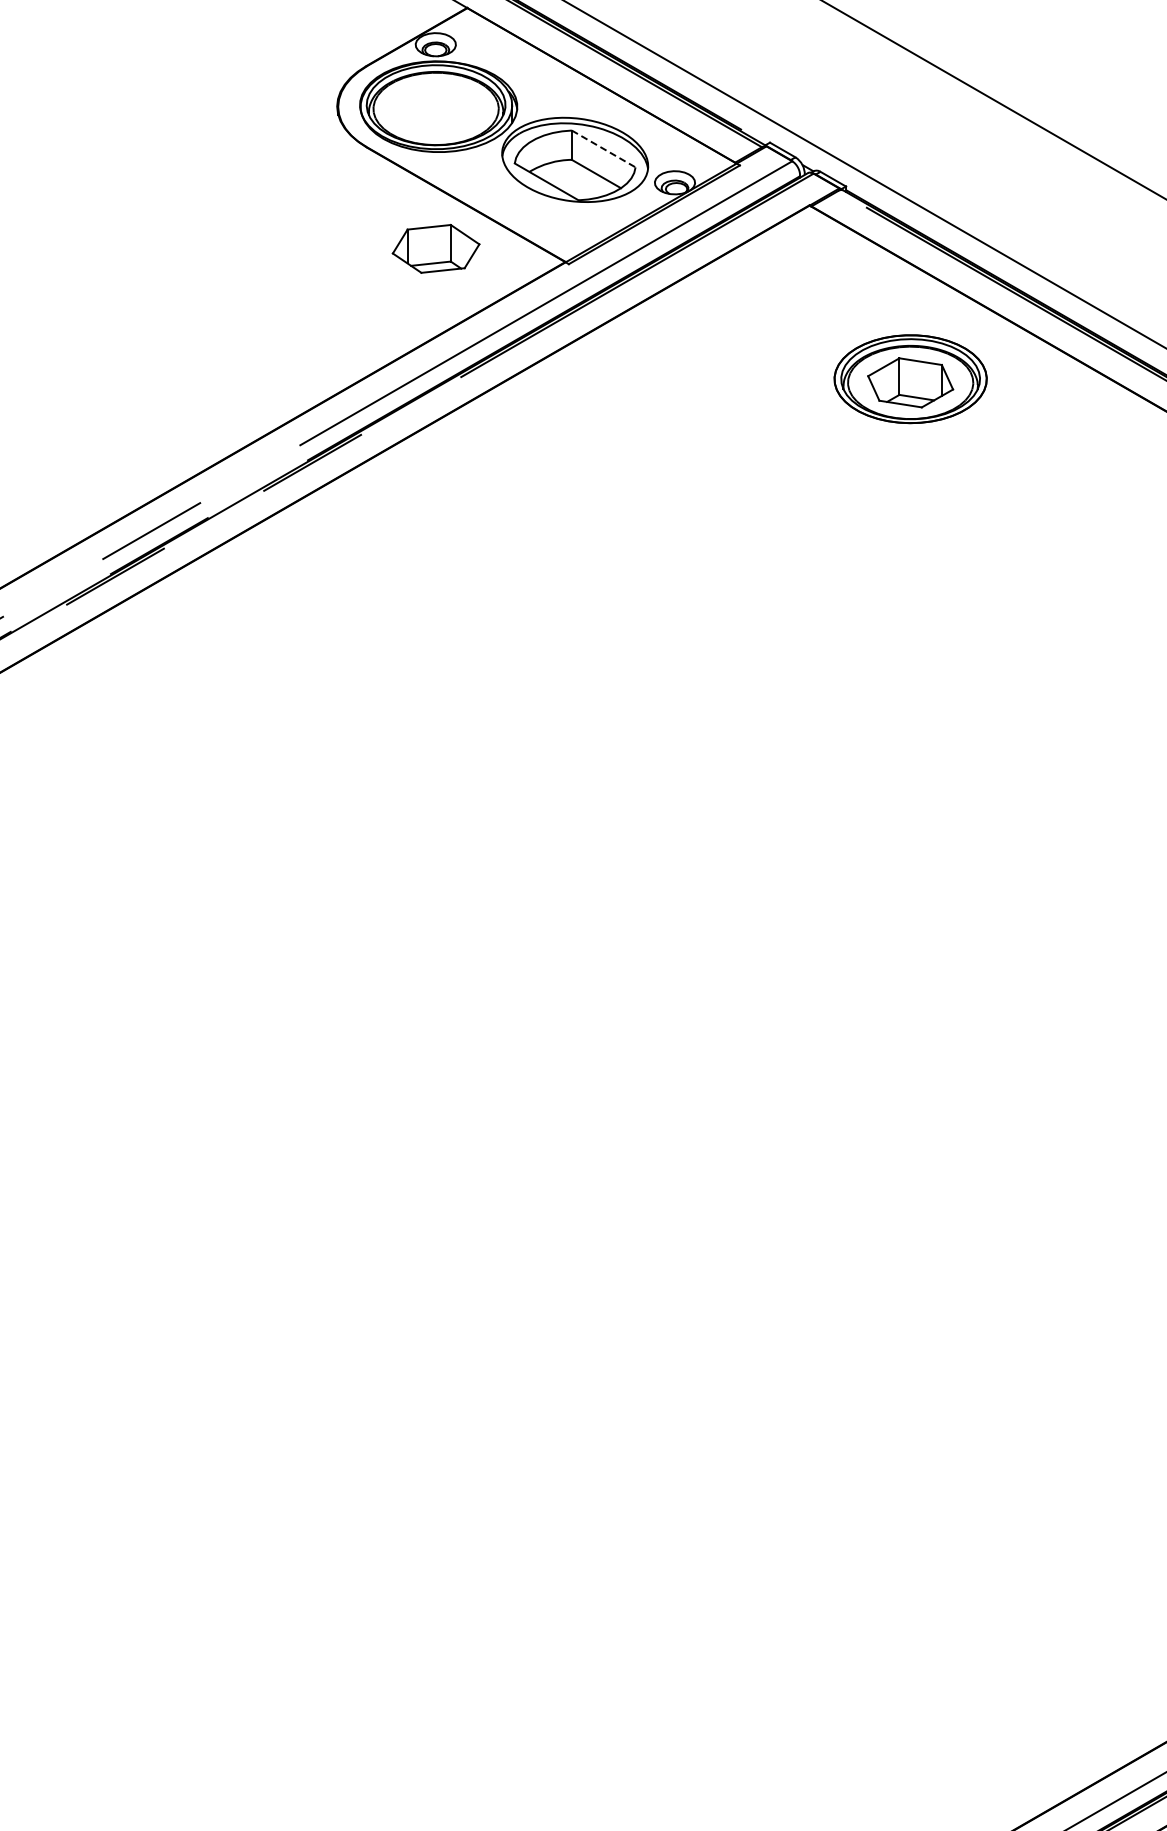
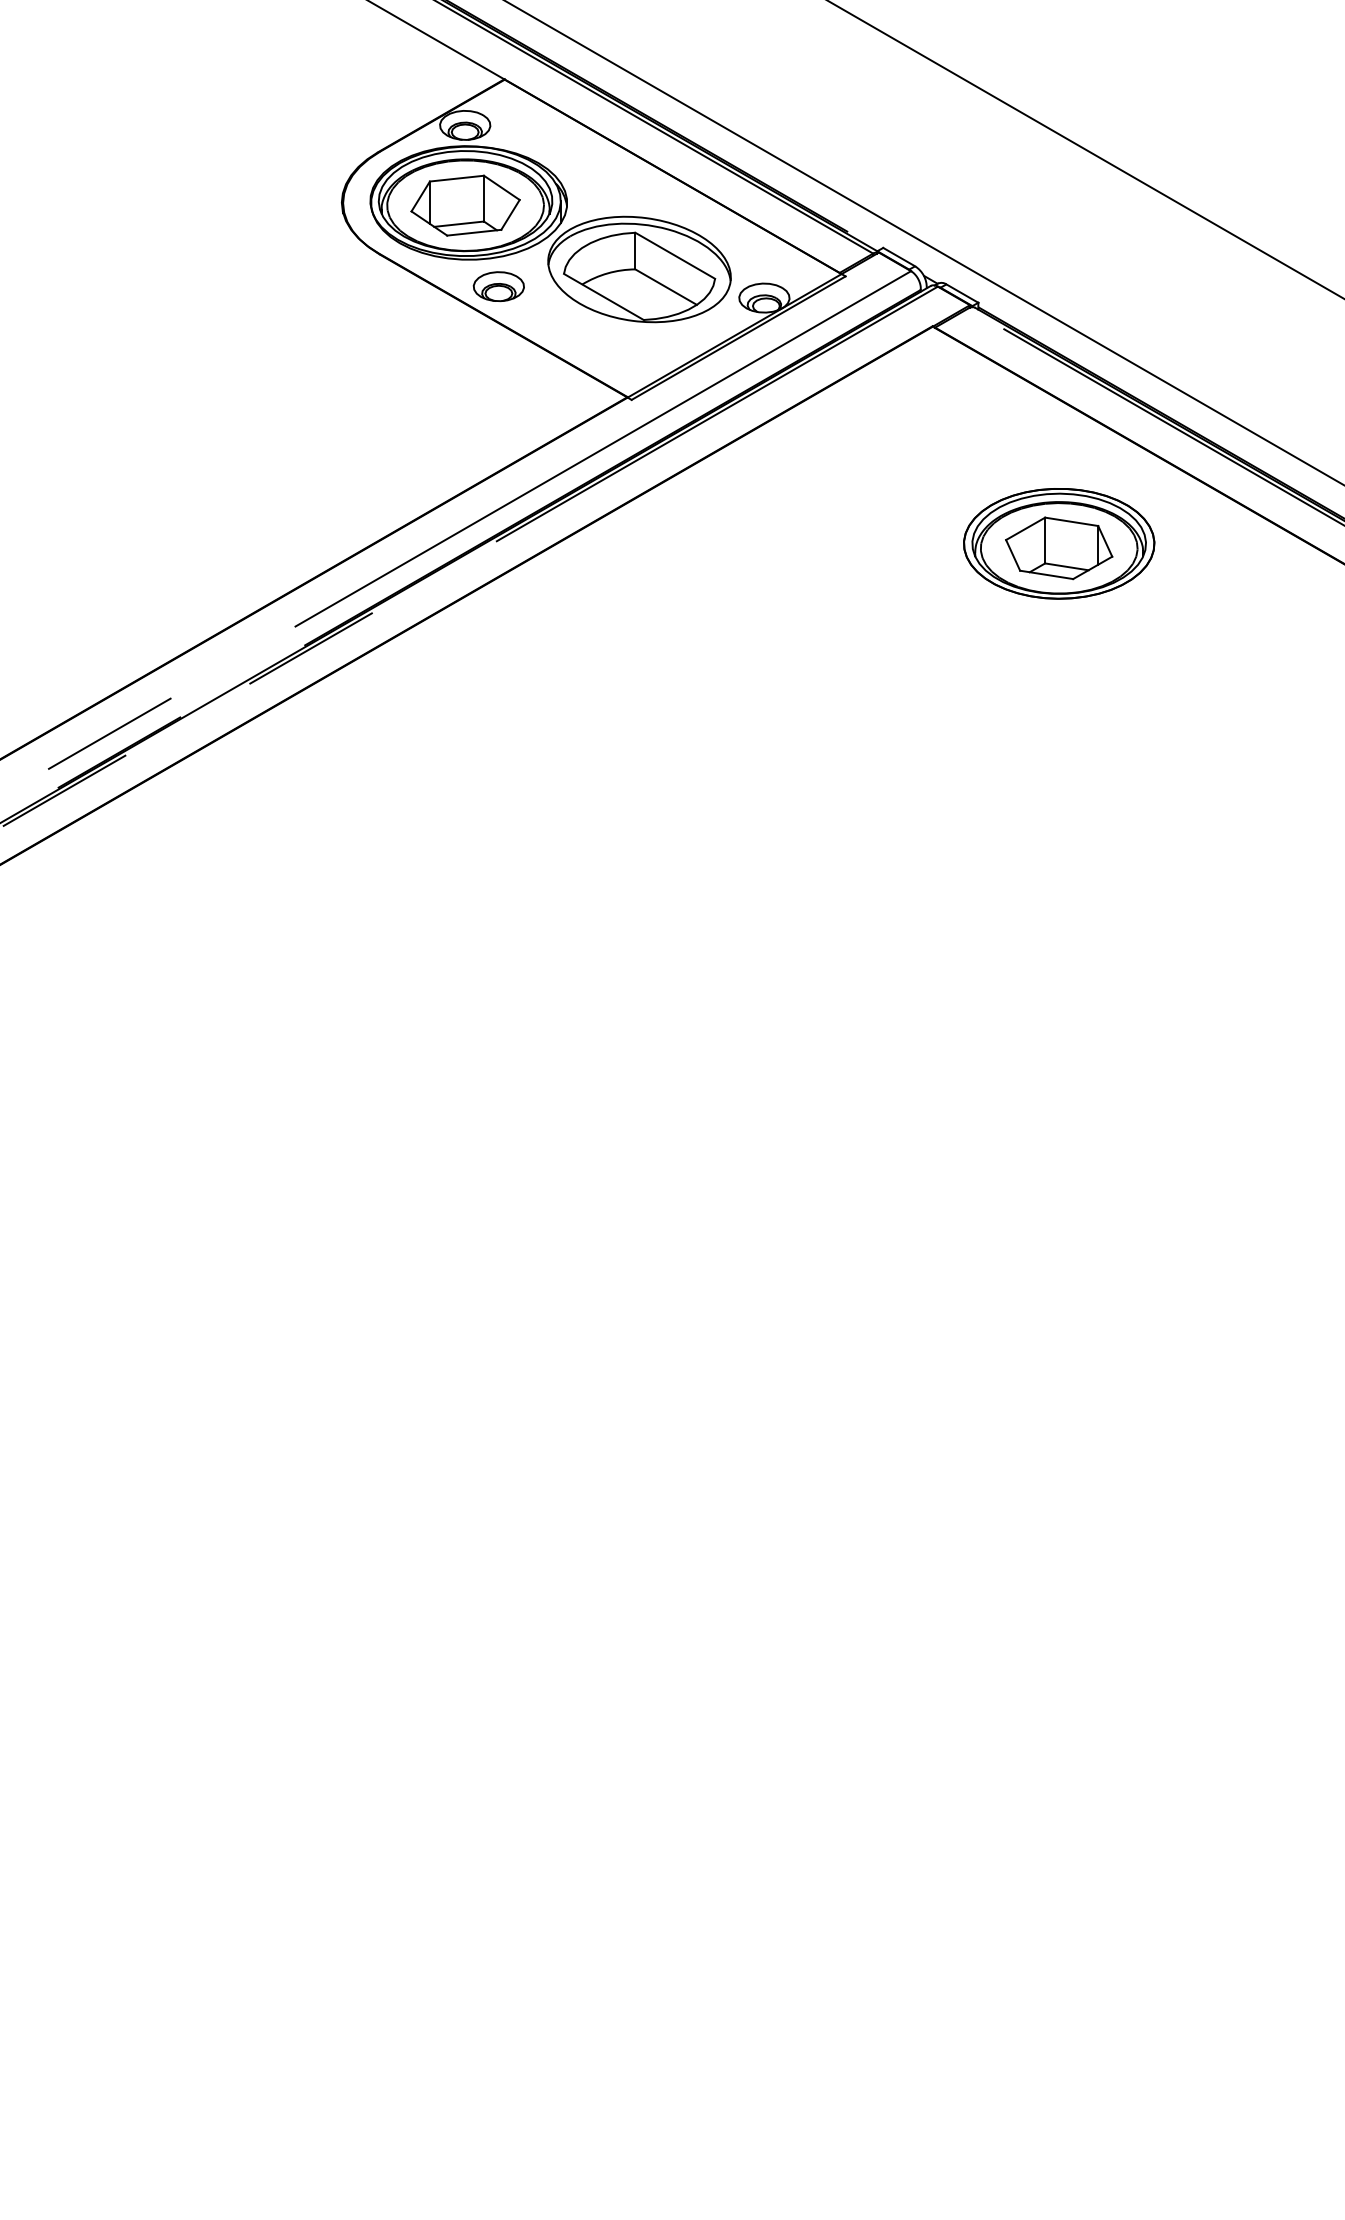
line: (603, 148) -> (674, 255), dashed -> solid
part: (462, 173) -> (498, 286), added
part: (435, 248) -> (464, 205), moved

